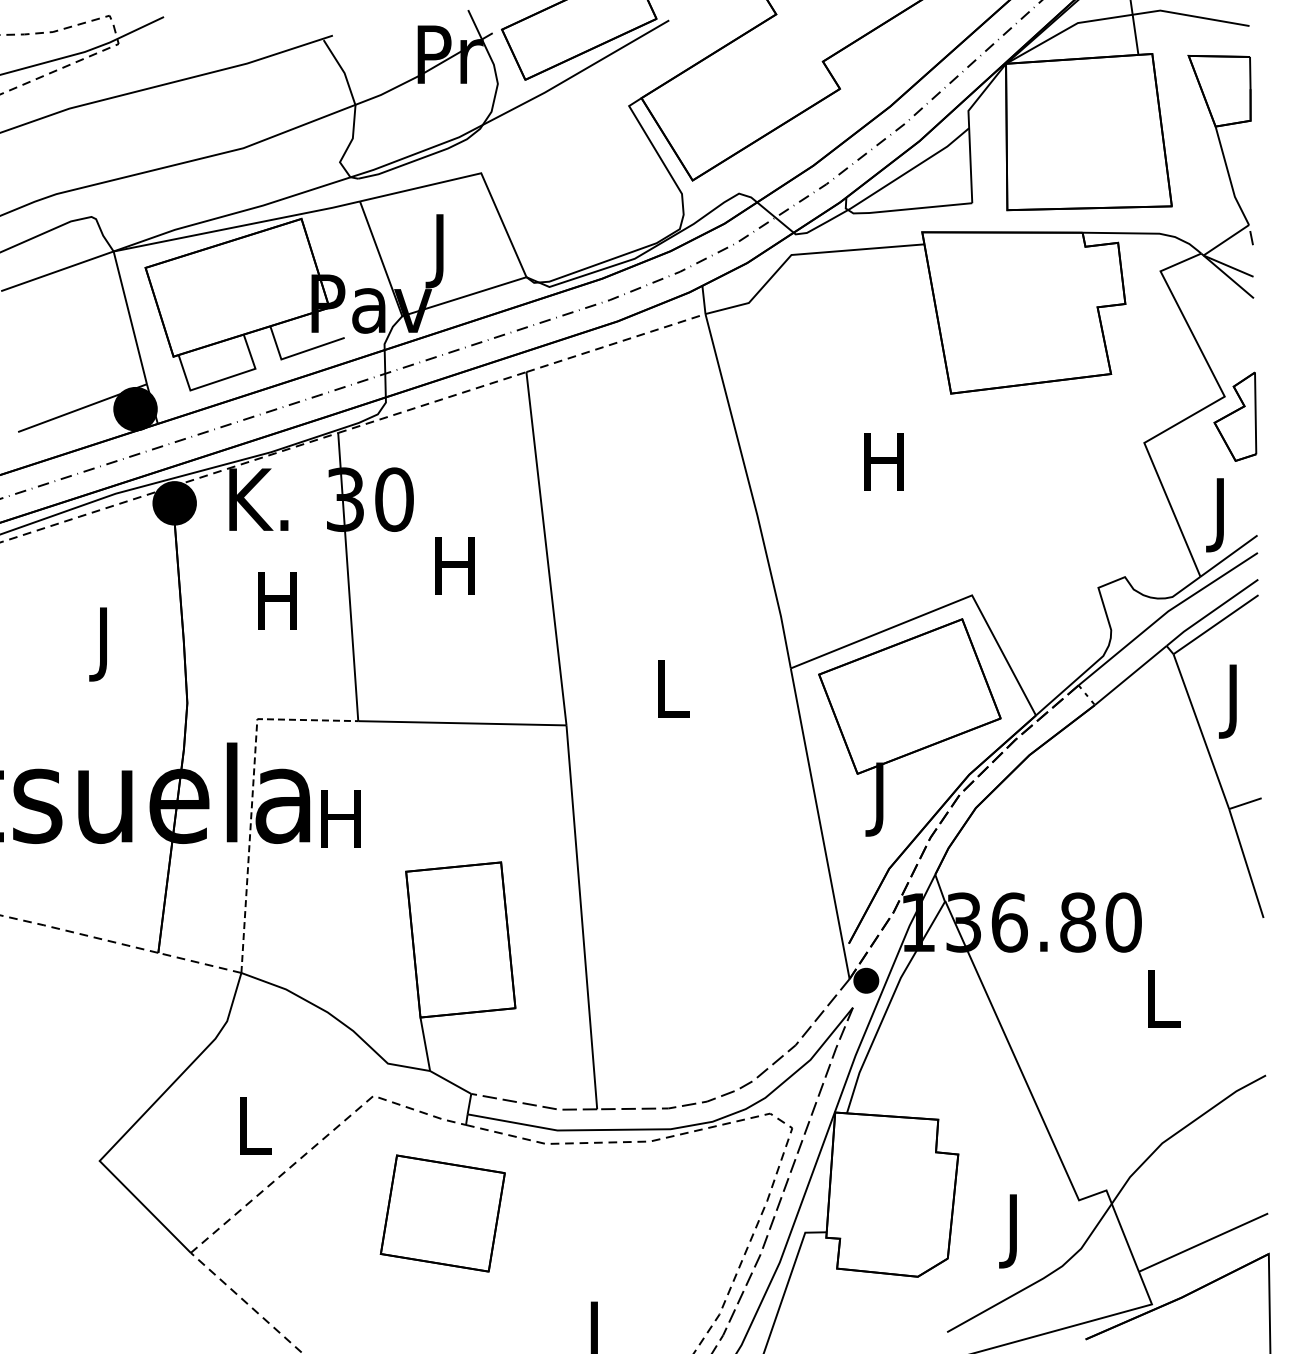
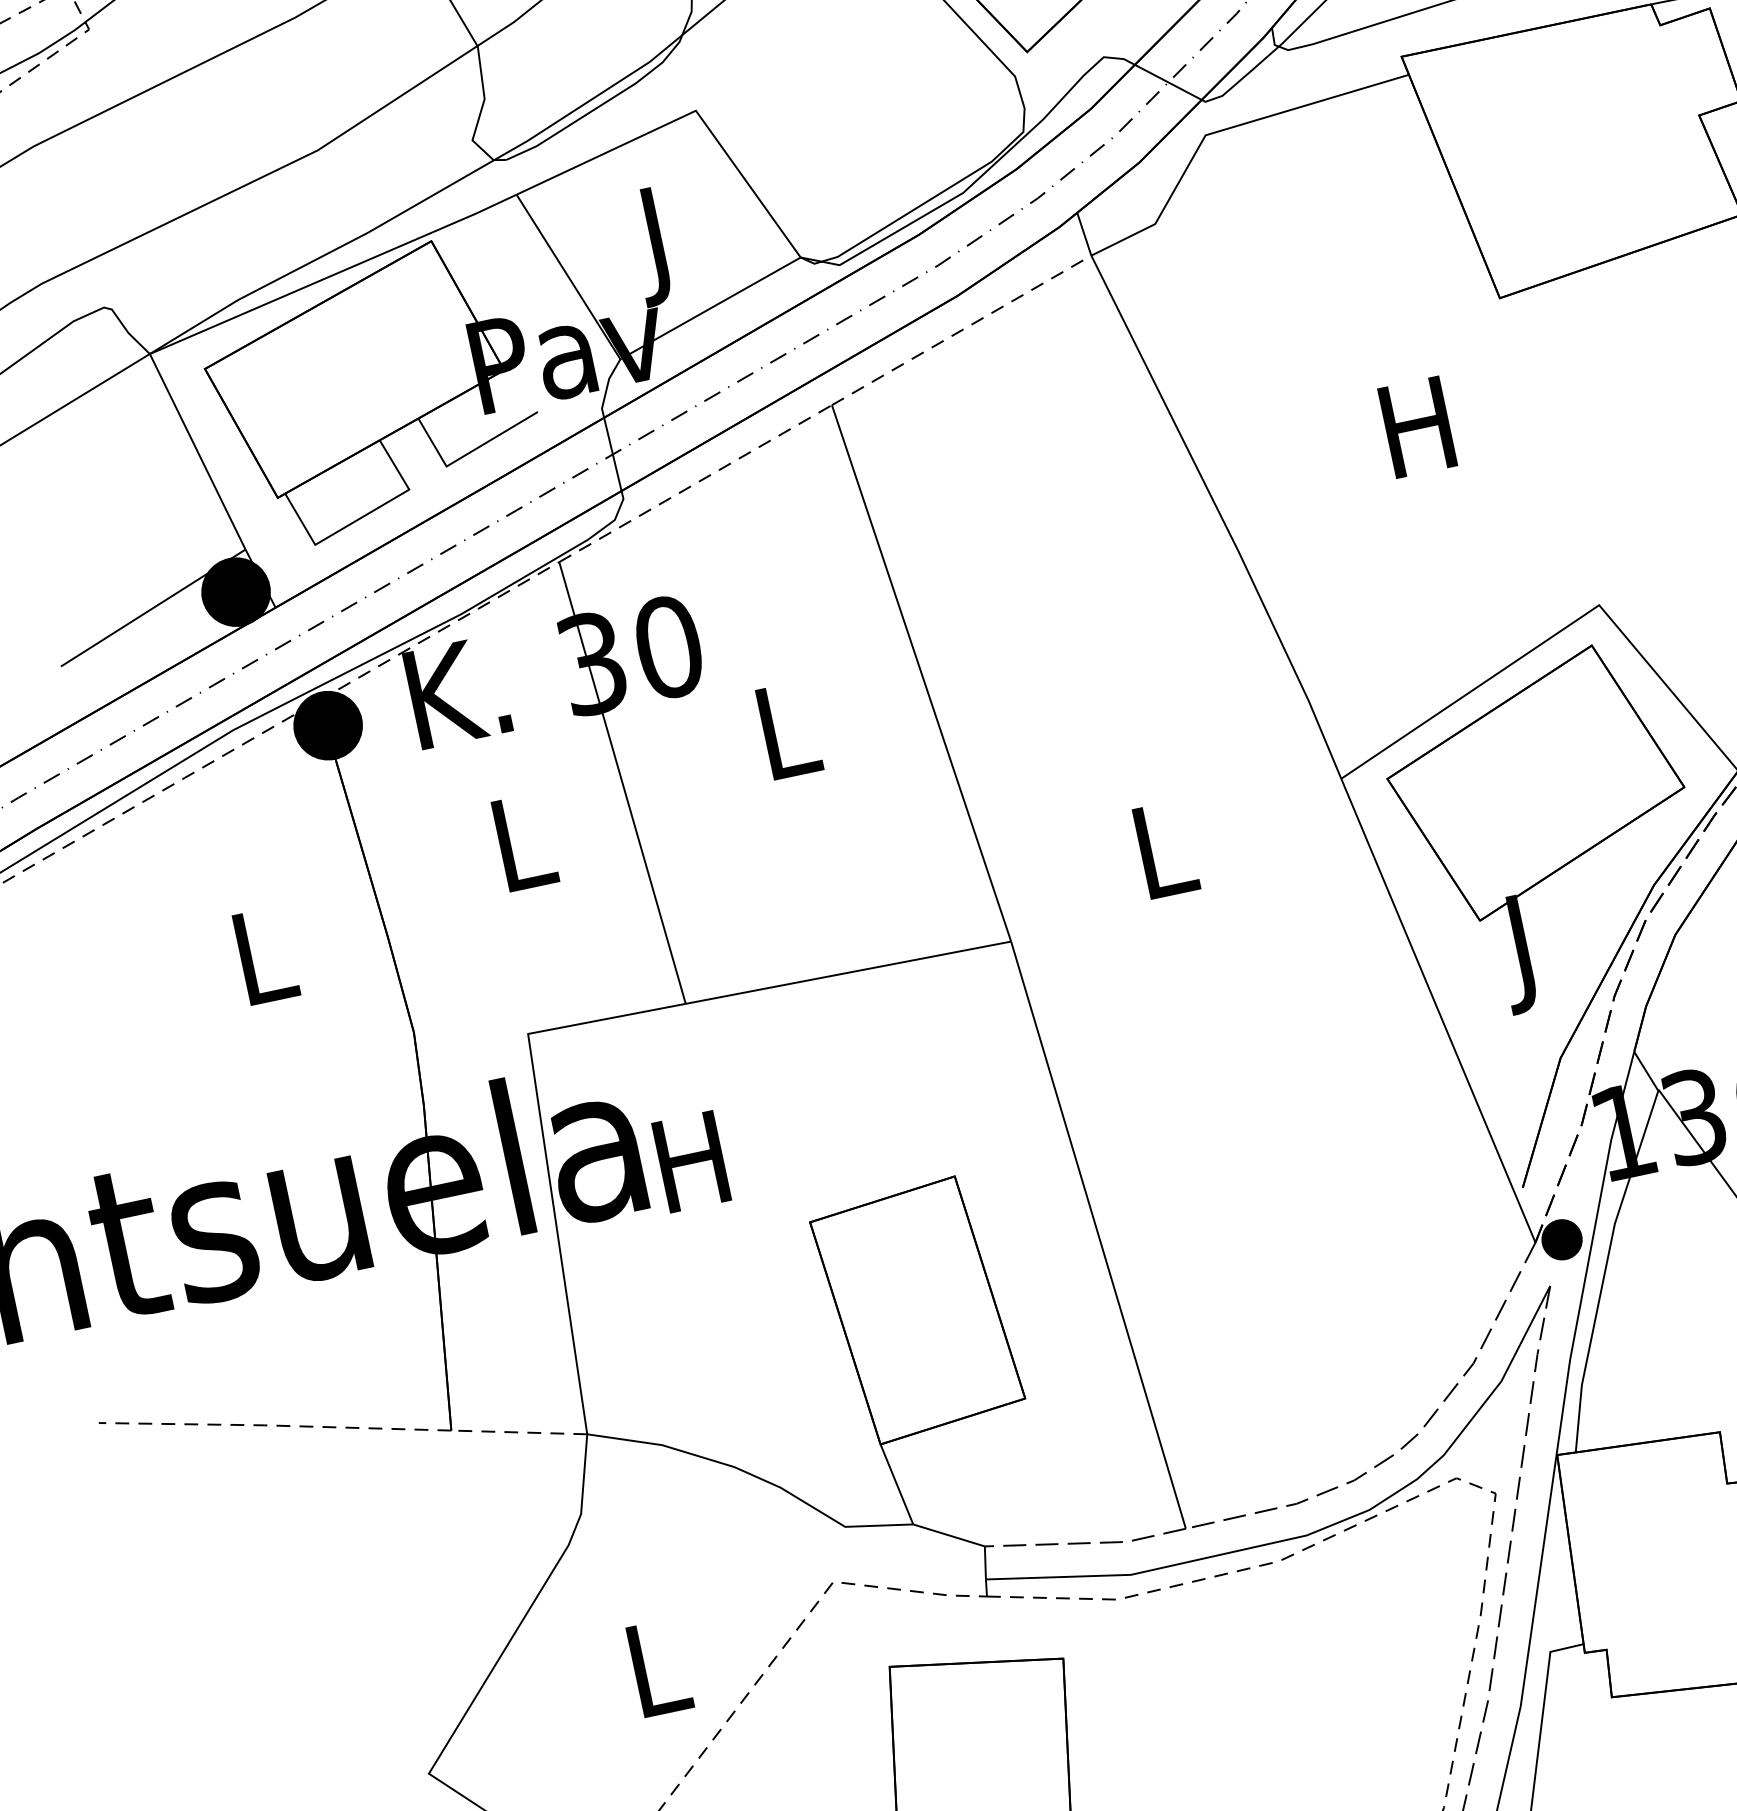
text: (454, 565) -> (784, 729), H -> L
text: (277, 600) -> (520, 842), H -> L
text: (105, 644) -> (267, 968), J -> L
line: (252, 794) -> (545, 1152), dashed -> solid

